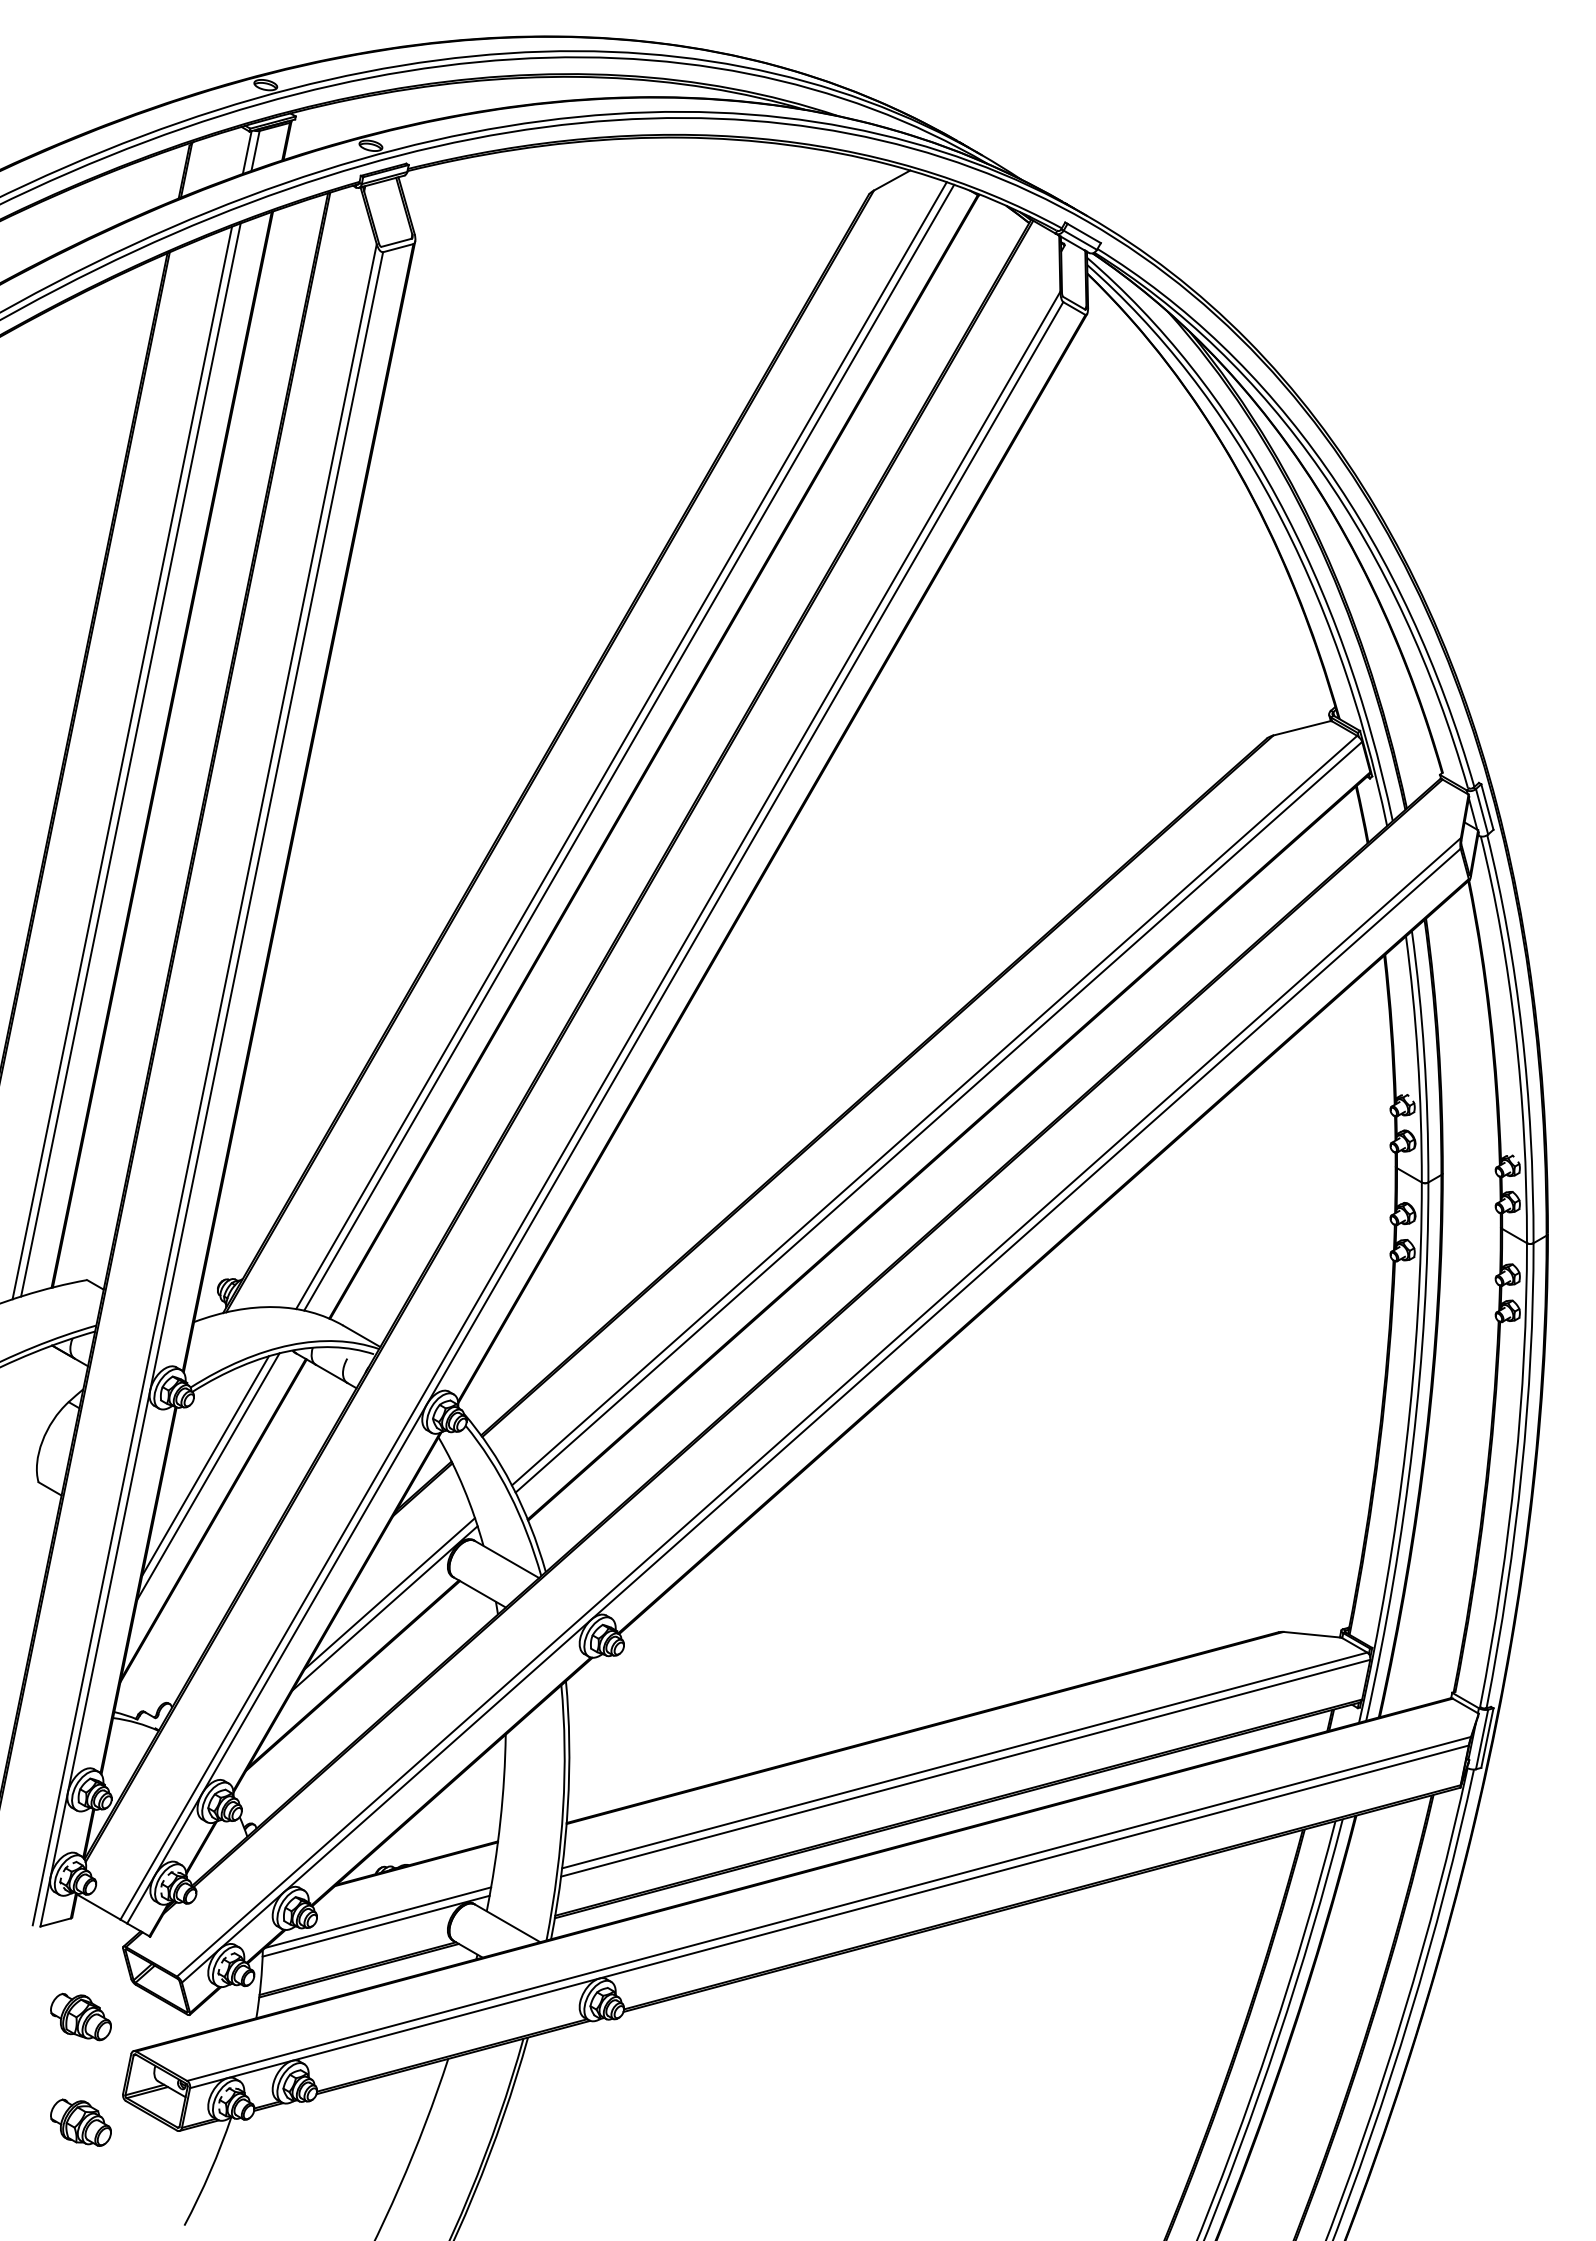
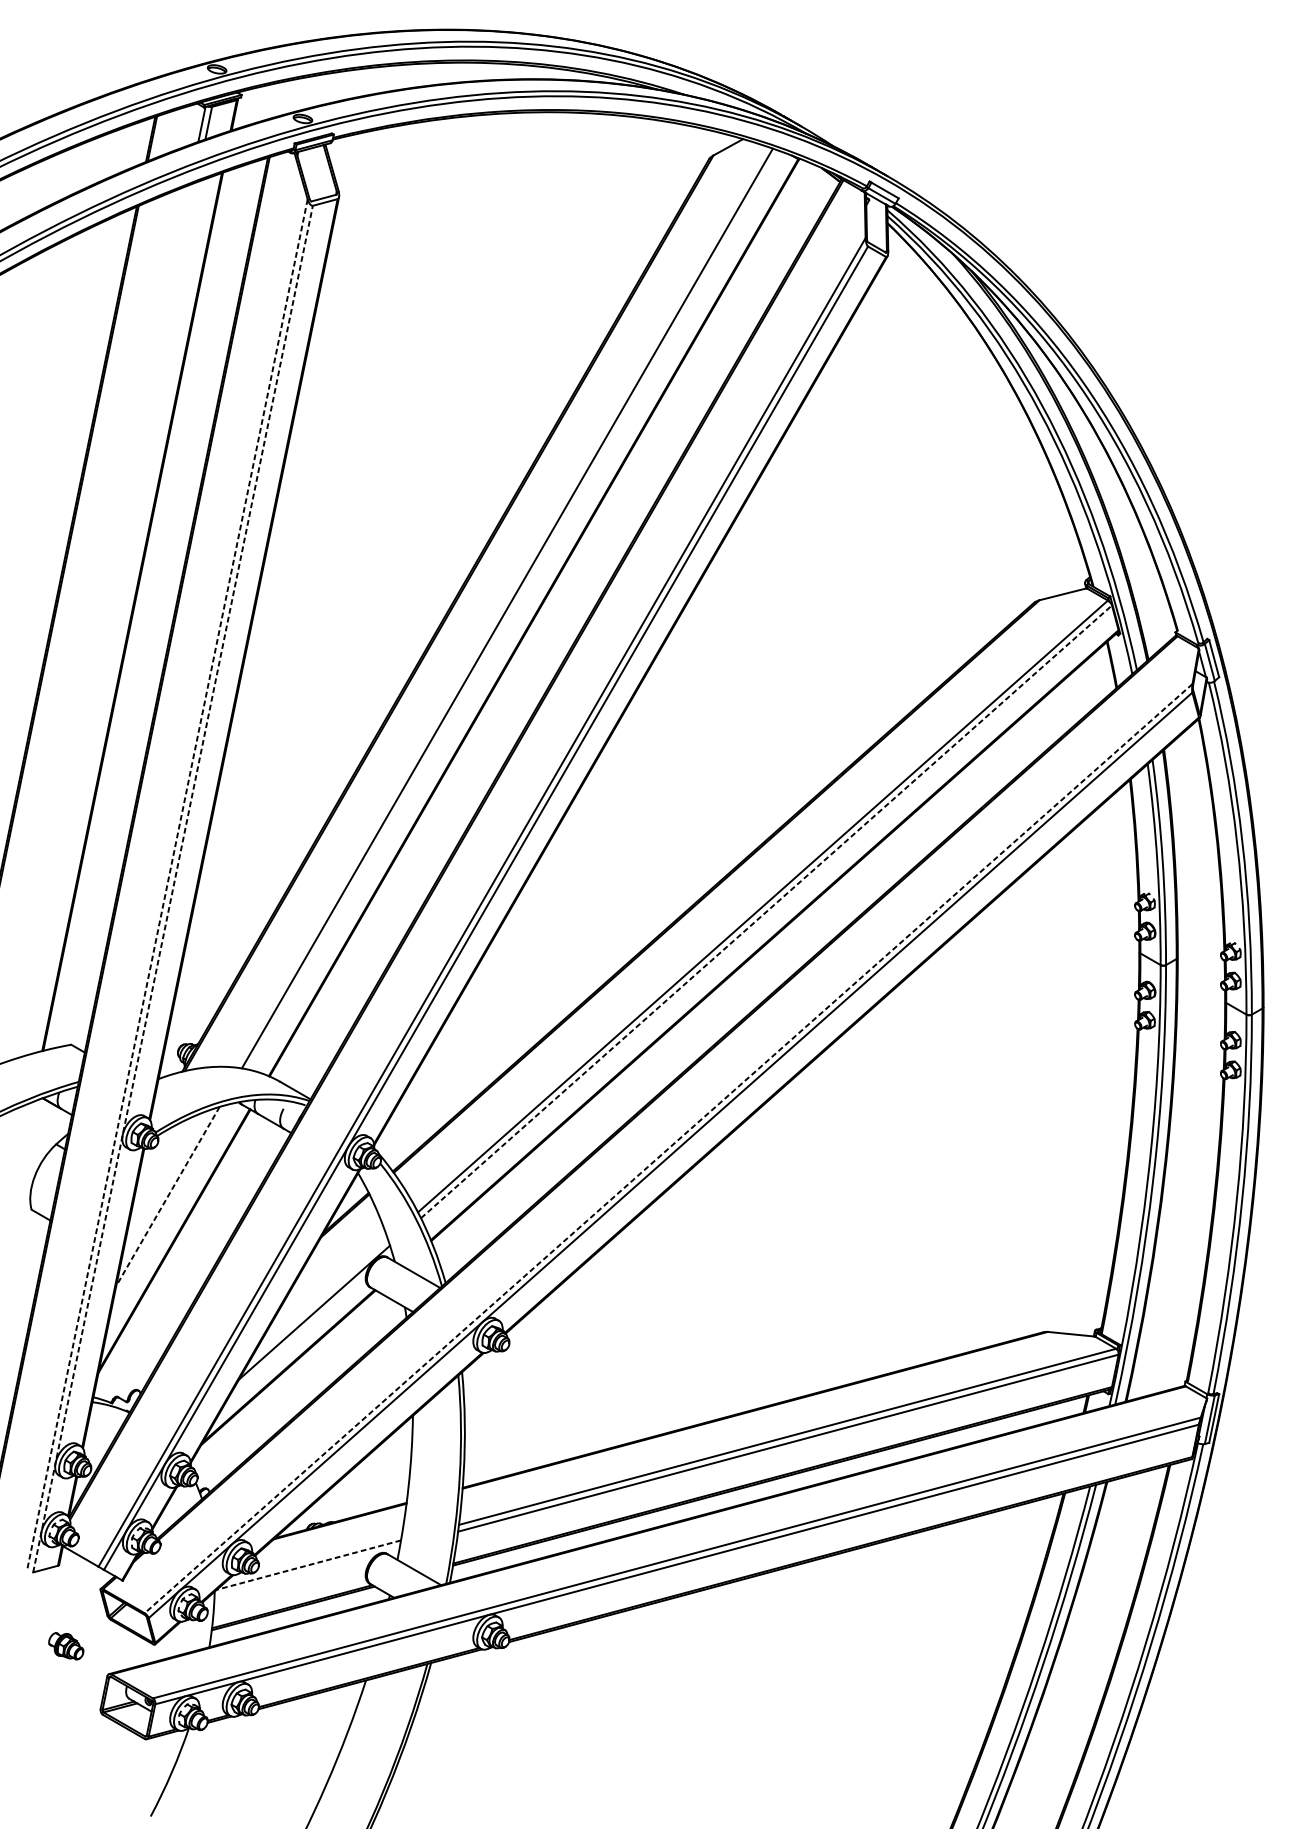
line: (629, 747) -> (513, 610), removed
line: (130, 759) -> (106, 619), removed
line: (122, 762) -> (100, 622), removed
line: (204, 1084) -> (167, 885), solid -> dashed
line: (211, 1089) -> (172, 889), solid -> dashed
line: (938, 1117) -> (766, 912), solid -> dashed
line: (818, 1407) -> (668, 1148), solid -> dashed
line: (205, 1466) -> (167, 1196), solid -> dashed
line: (208, 1476) -> (170, 1205), removed
line: (389, 1593) -> (318, 1300), removed
line: (378, 1917) -> (309, 1565), solid -> dashed
line: (375, 1925) -> (306, 1571), removed
part: (80, 2016) -> (65, 1645), size x0.7
part: (80, 2122) -> (65, 1732), removed

